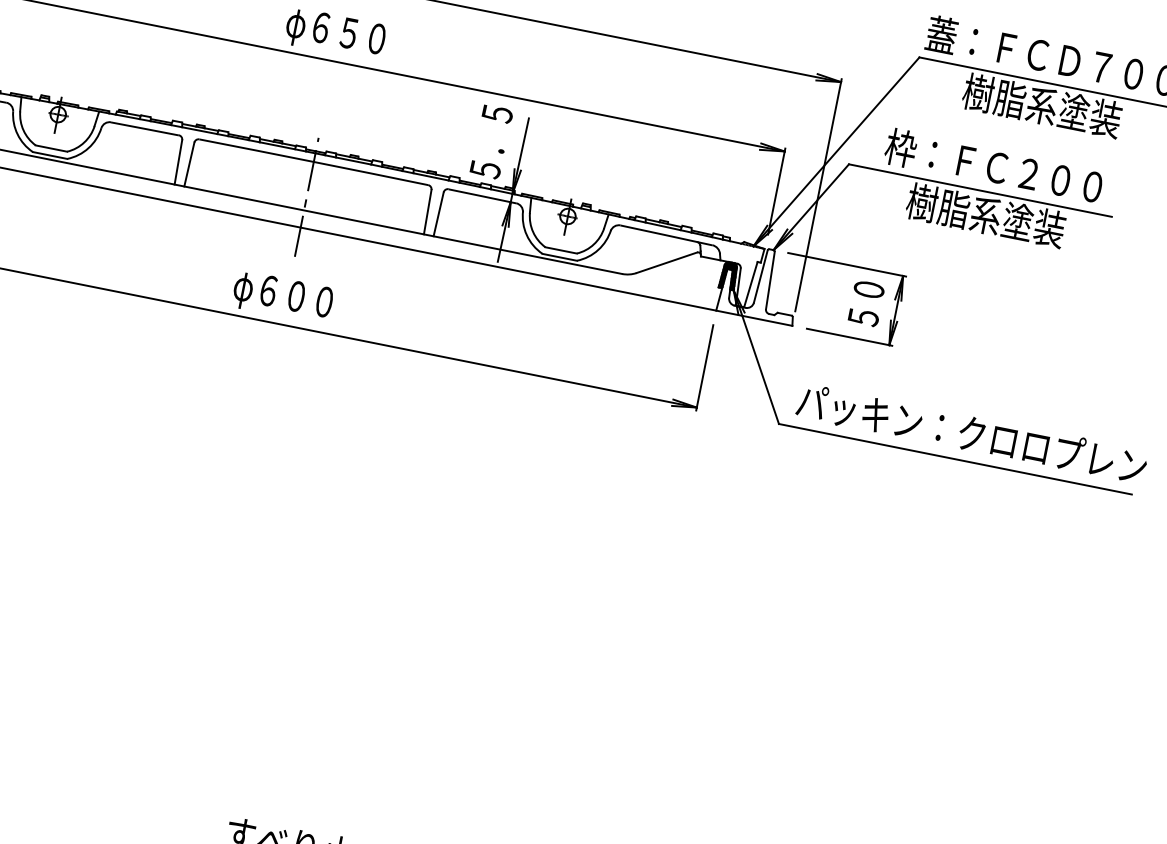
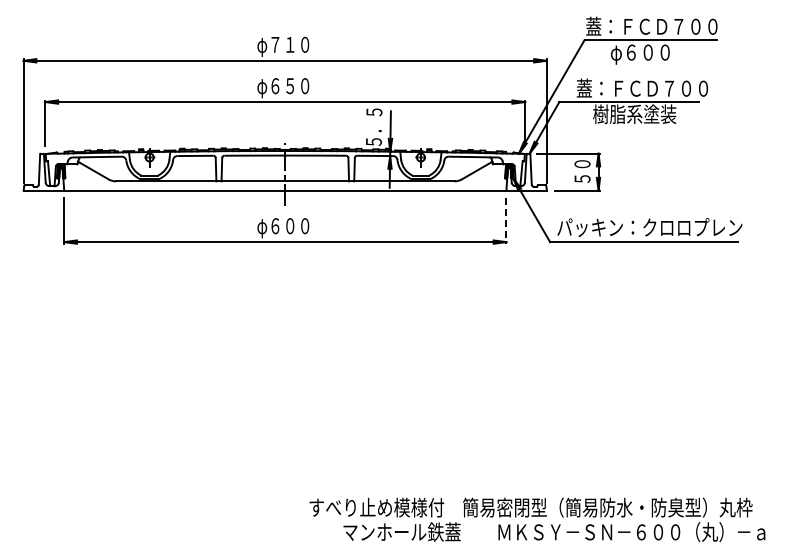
text: (1040, 107) -> (651, 53), 樹脂系塗装 -> φ６００
text: (1010, 170) -> (642, 88), 枠：ＦＣ２００ -> 蓋：ＦＣＤ７００
line: (705, 366) -> (506, 220), solid -> dashed

